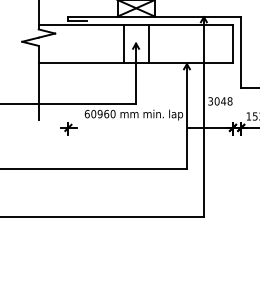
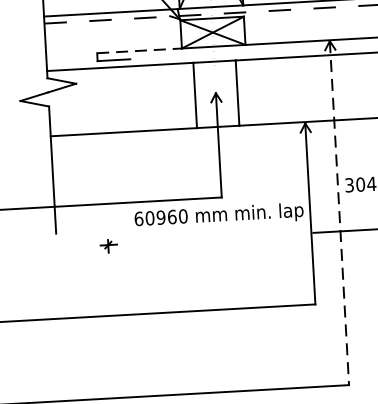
line: (93, 16) -> (140, 50), solid -> dashed
line: (203, 117) -> (338, 213), solid -> dashed
part: (68, 128) -> (108, 245), size x0.6

